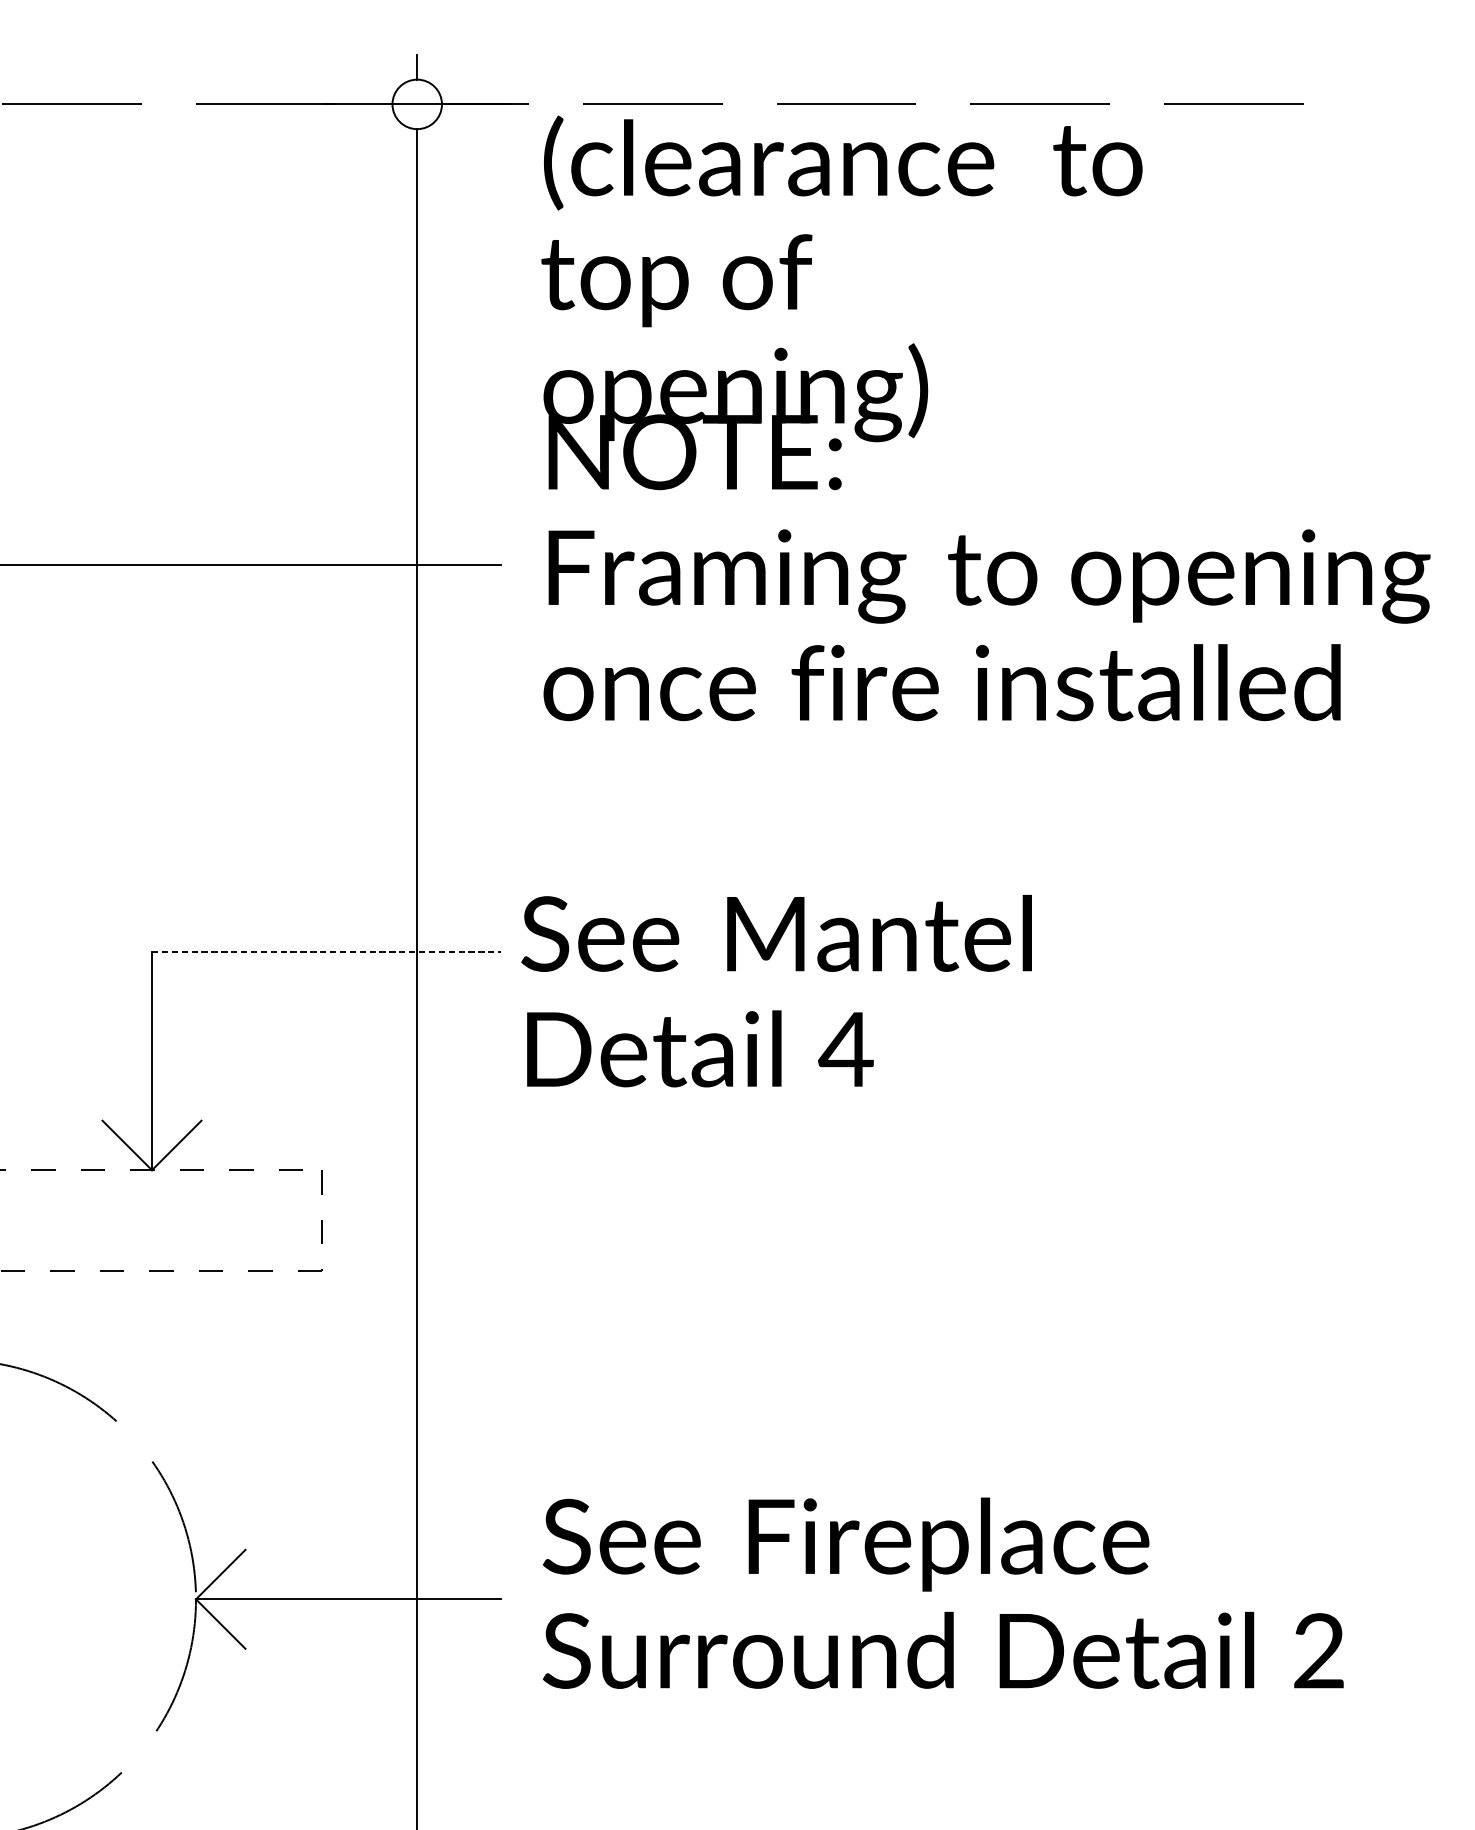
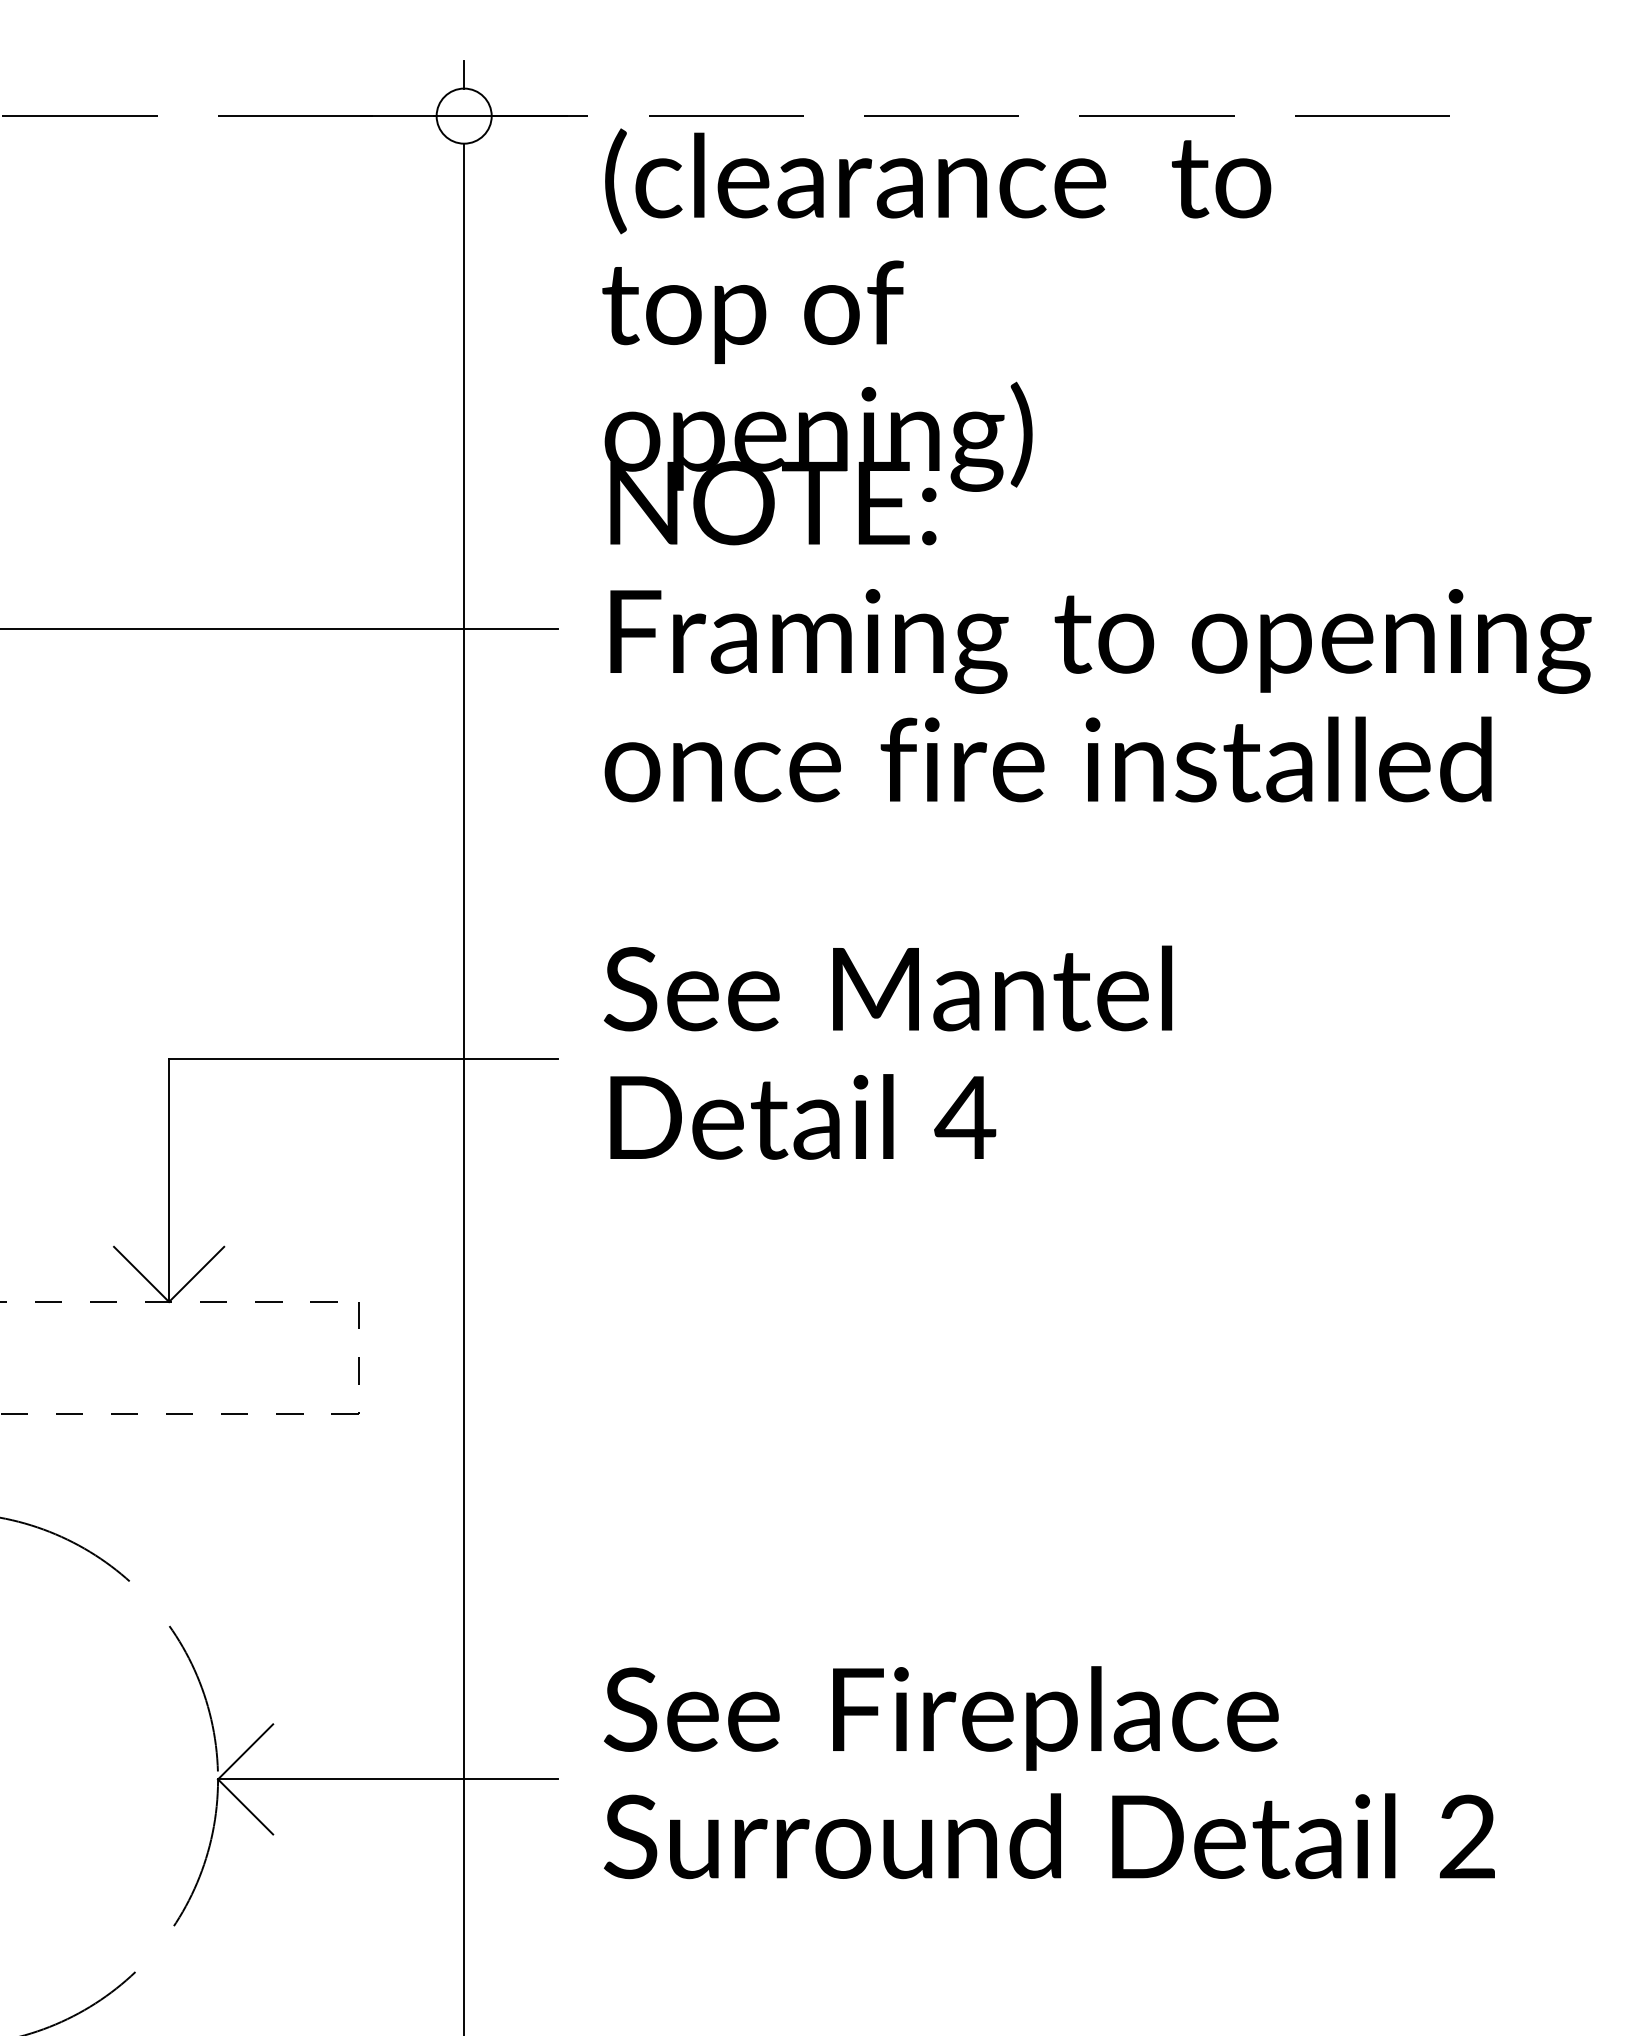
line: (326, 951) -> (363, 1058), dashed -> solid
text: (777, 990) -> (888, 1052), moved

